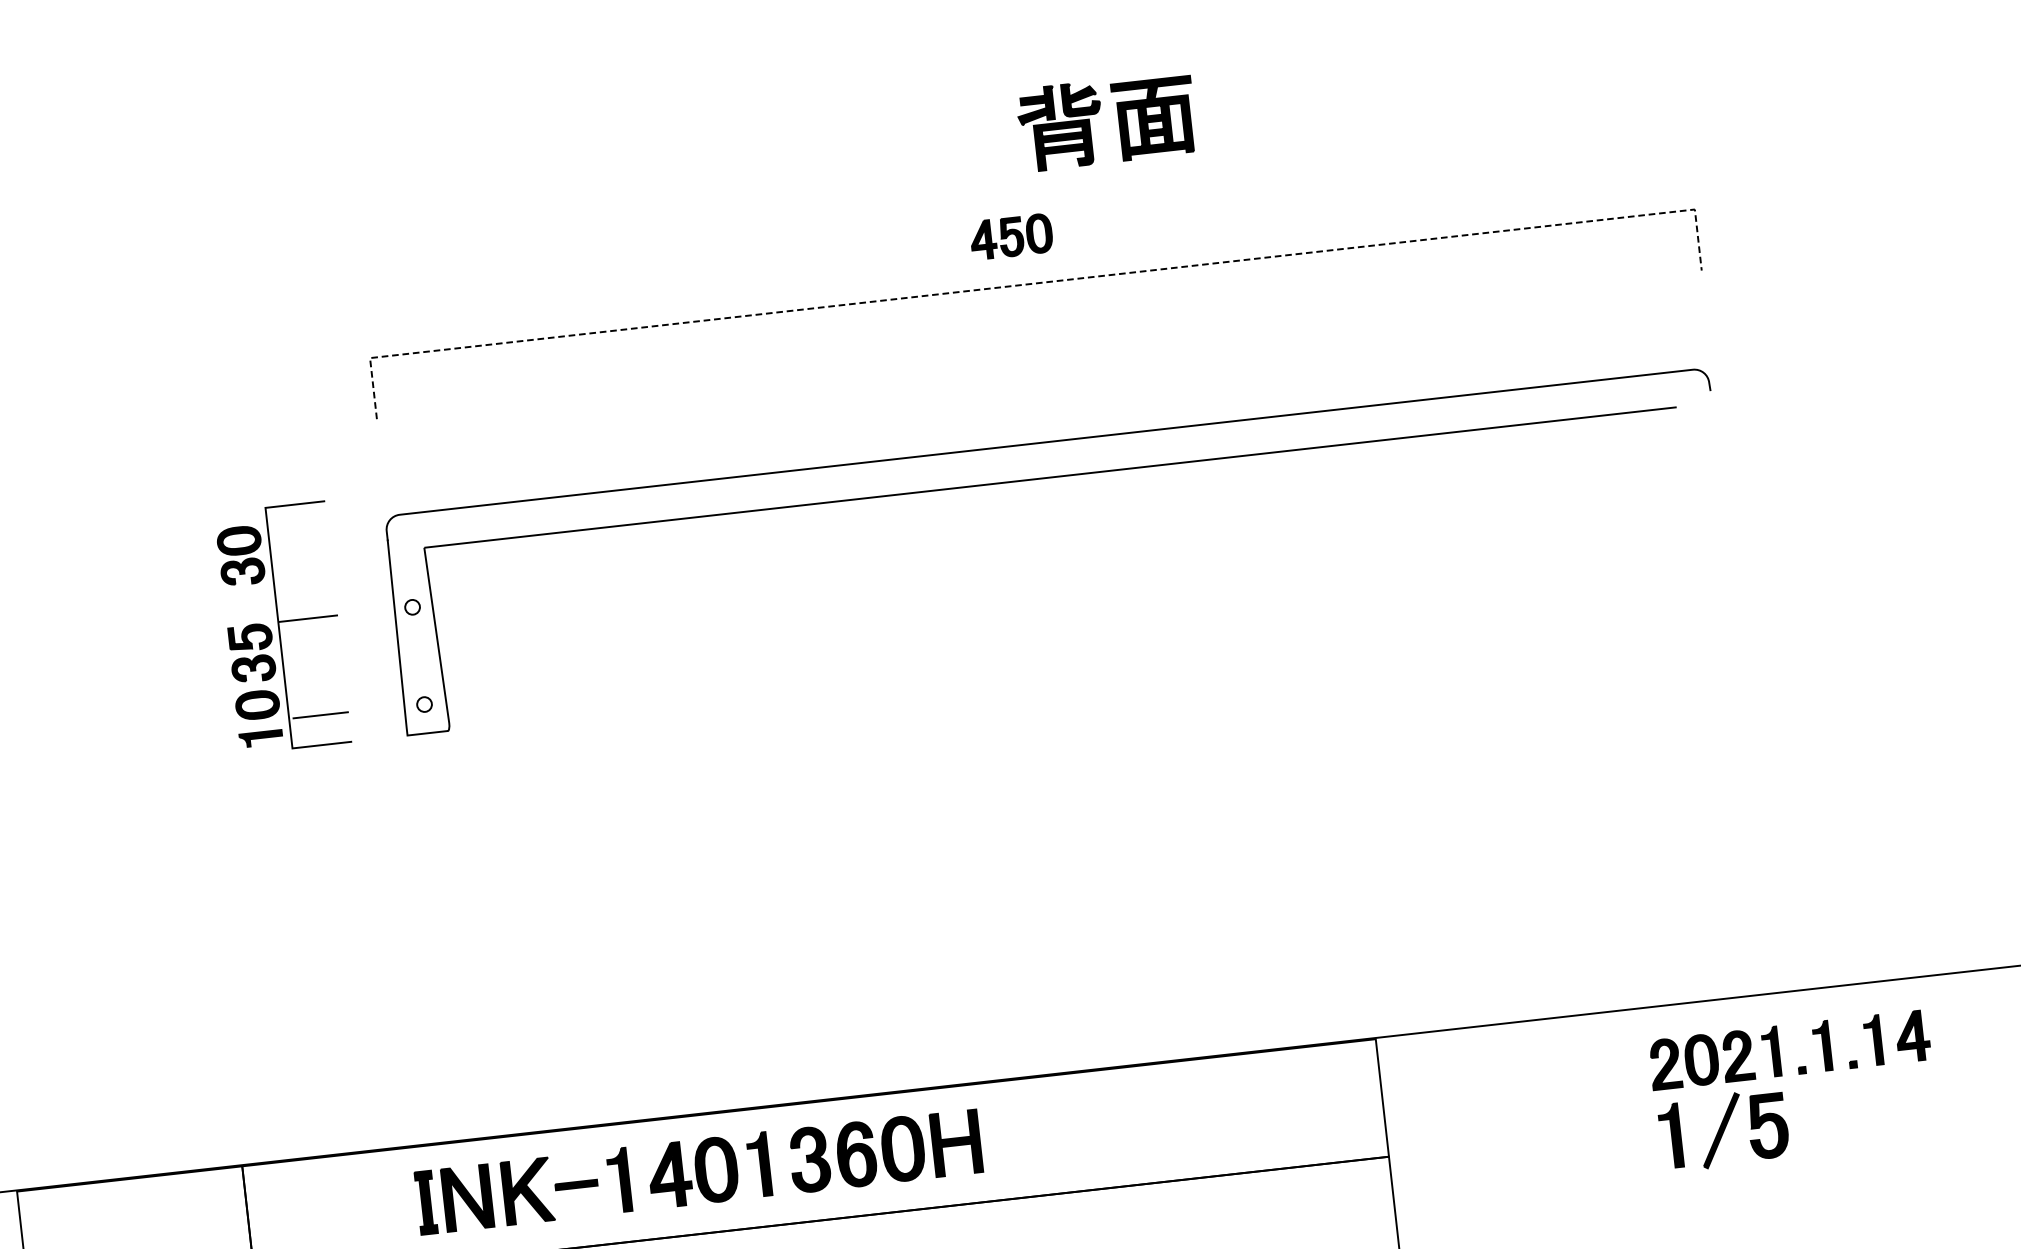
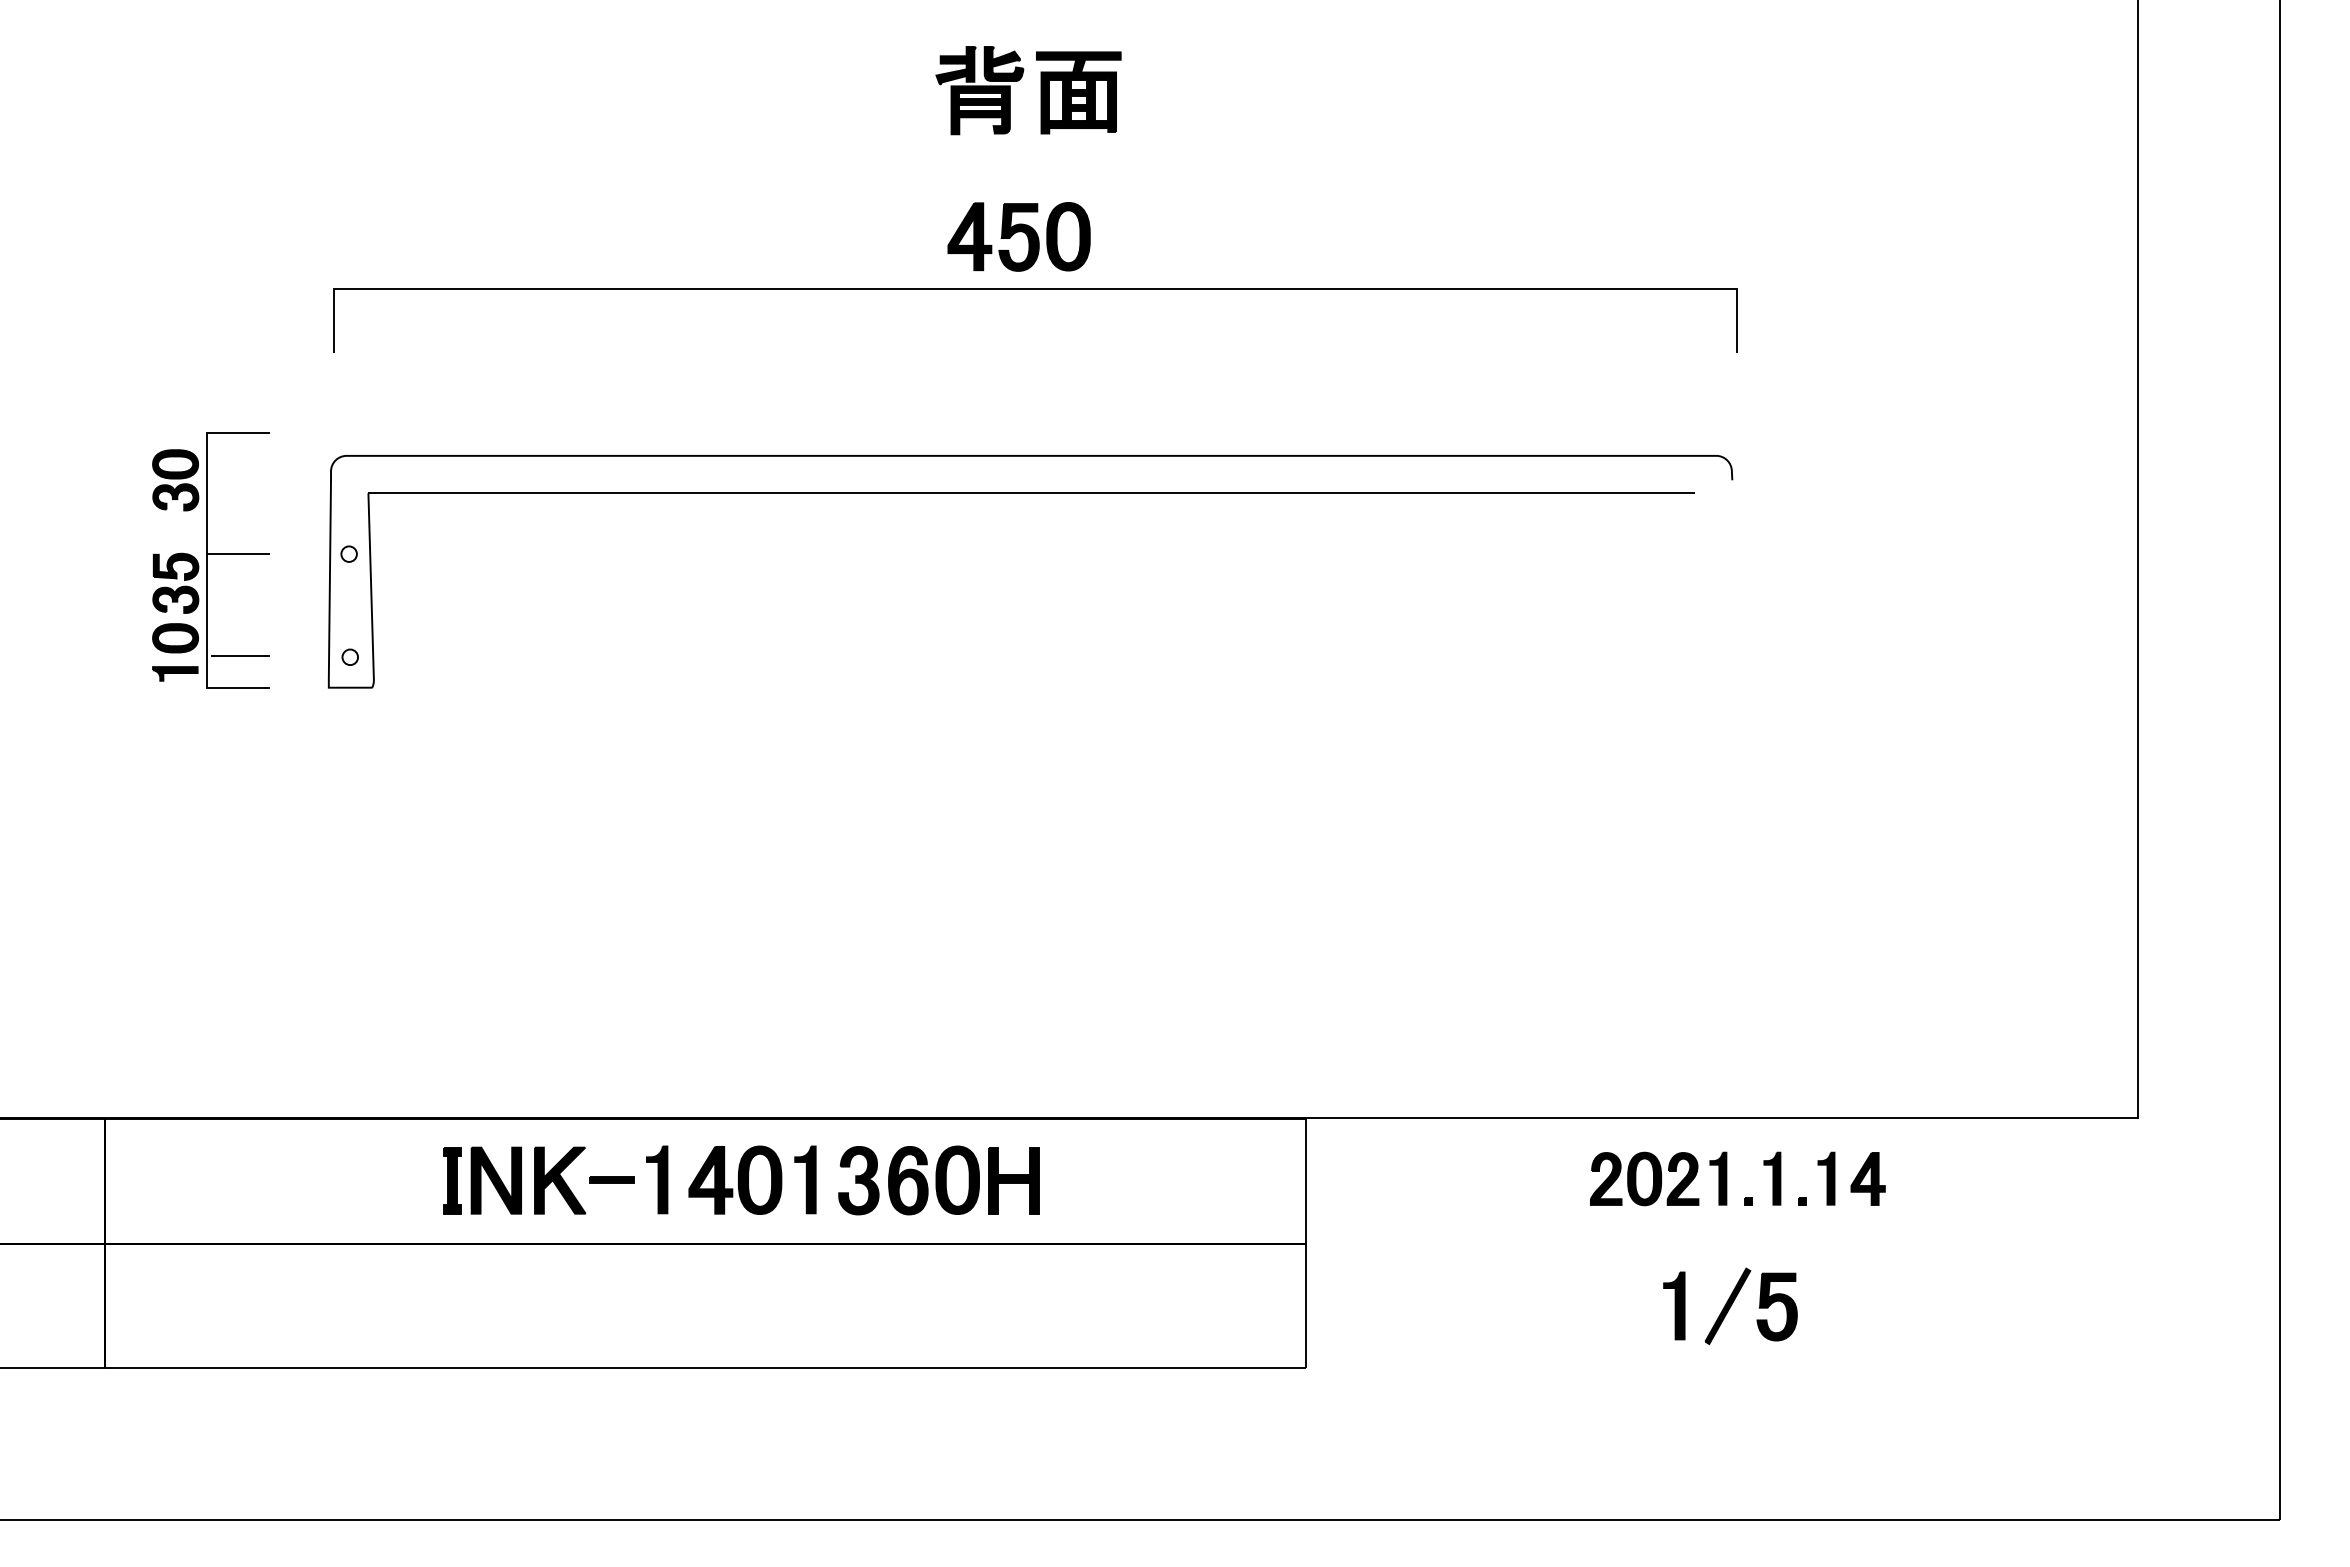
part: (1118, 120) -> (1040, 90), moved
part: (1010, 236) -> (1018, 236), size x1.67
line: (1032, 283) -> (1035, 288), dashed -> solid
part: (1723, 1129) -> (1730, 1305), moved
part: (698, 1172) -> (741, 1180), moved

